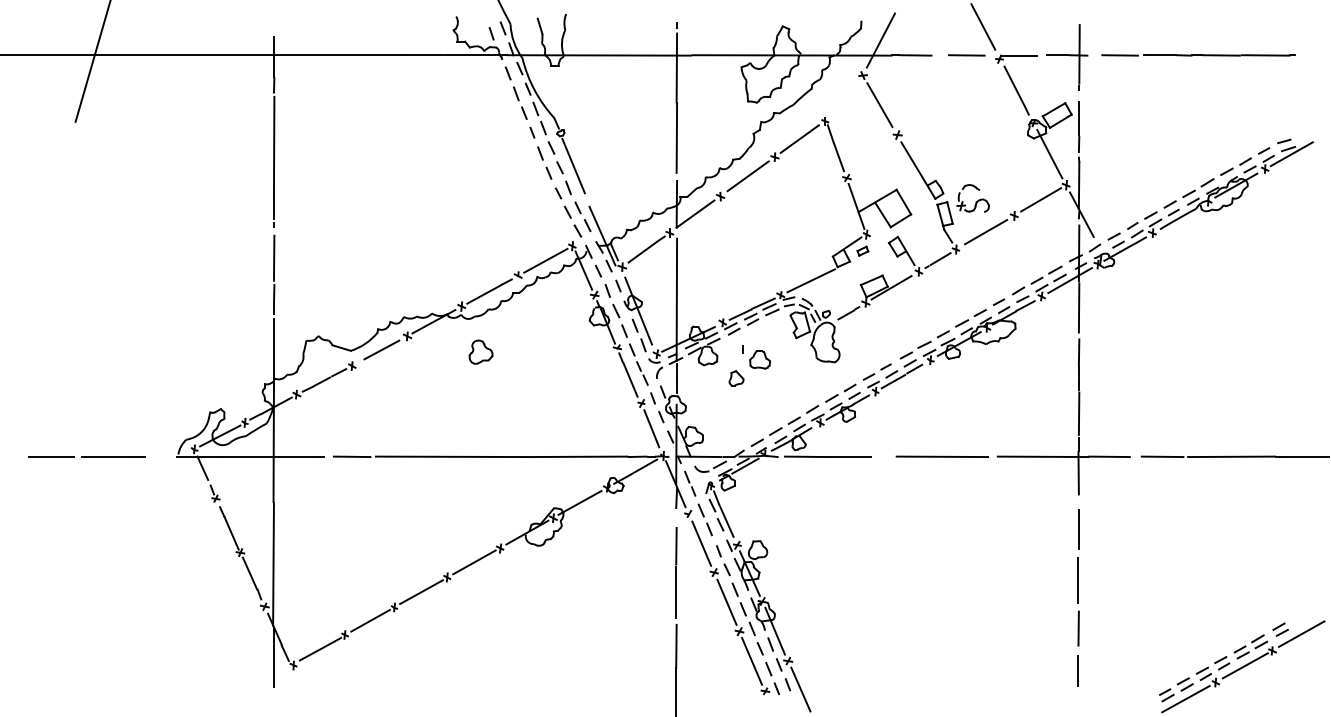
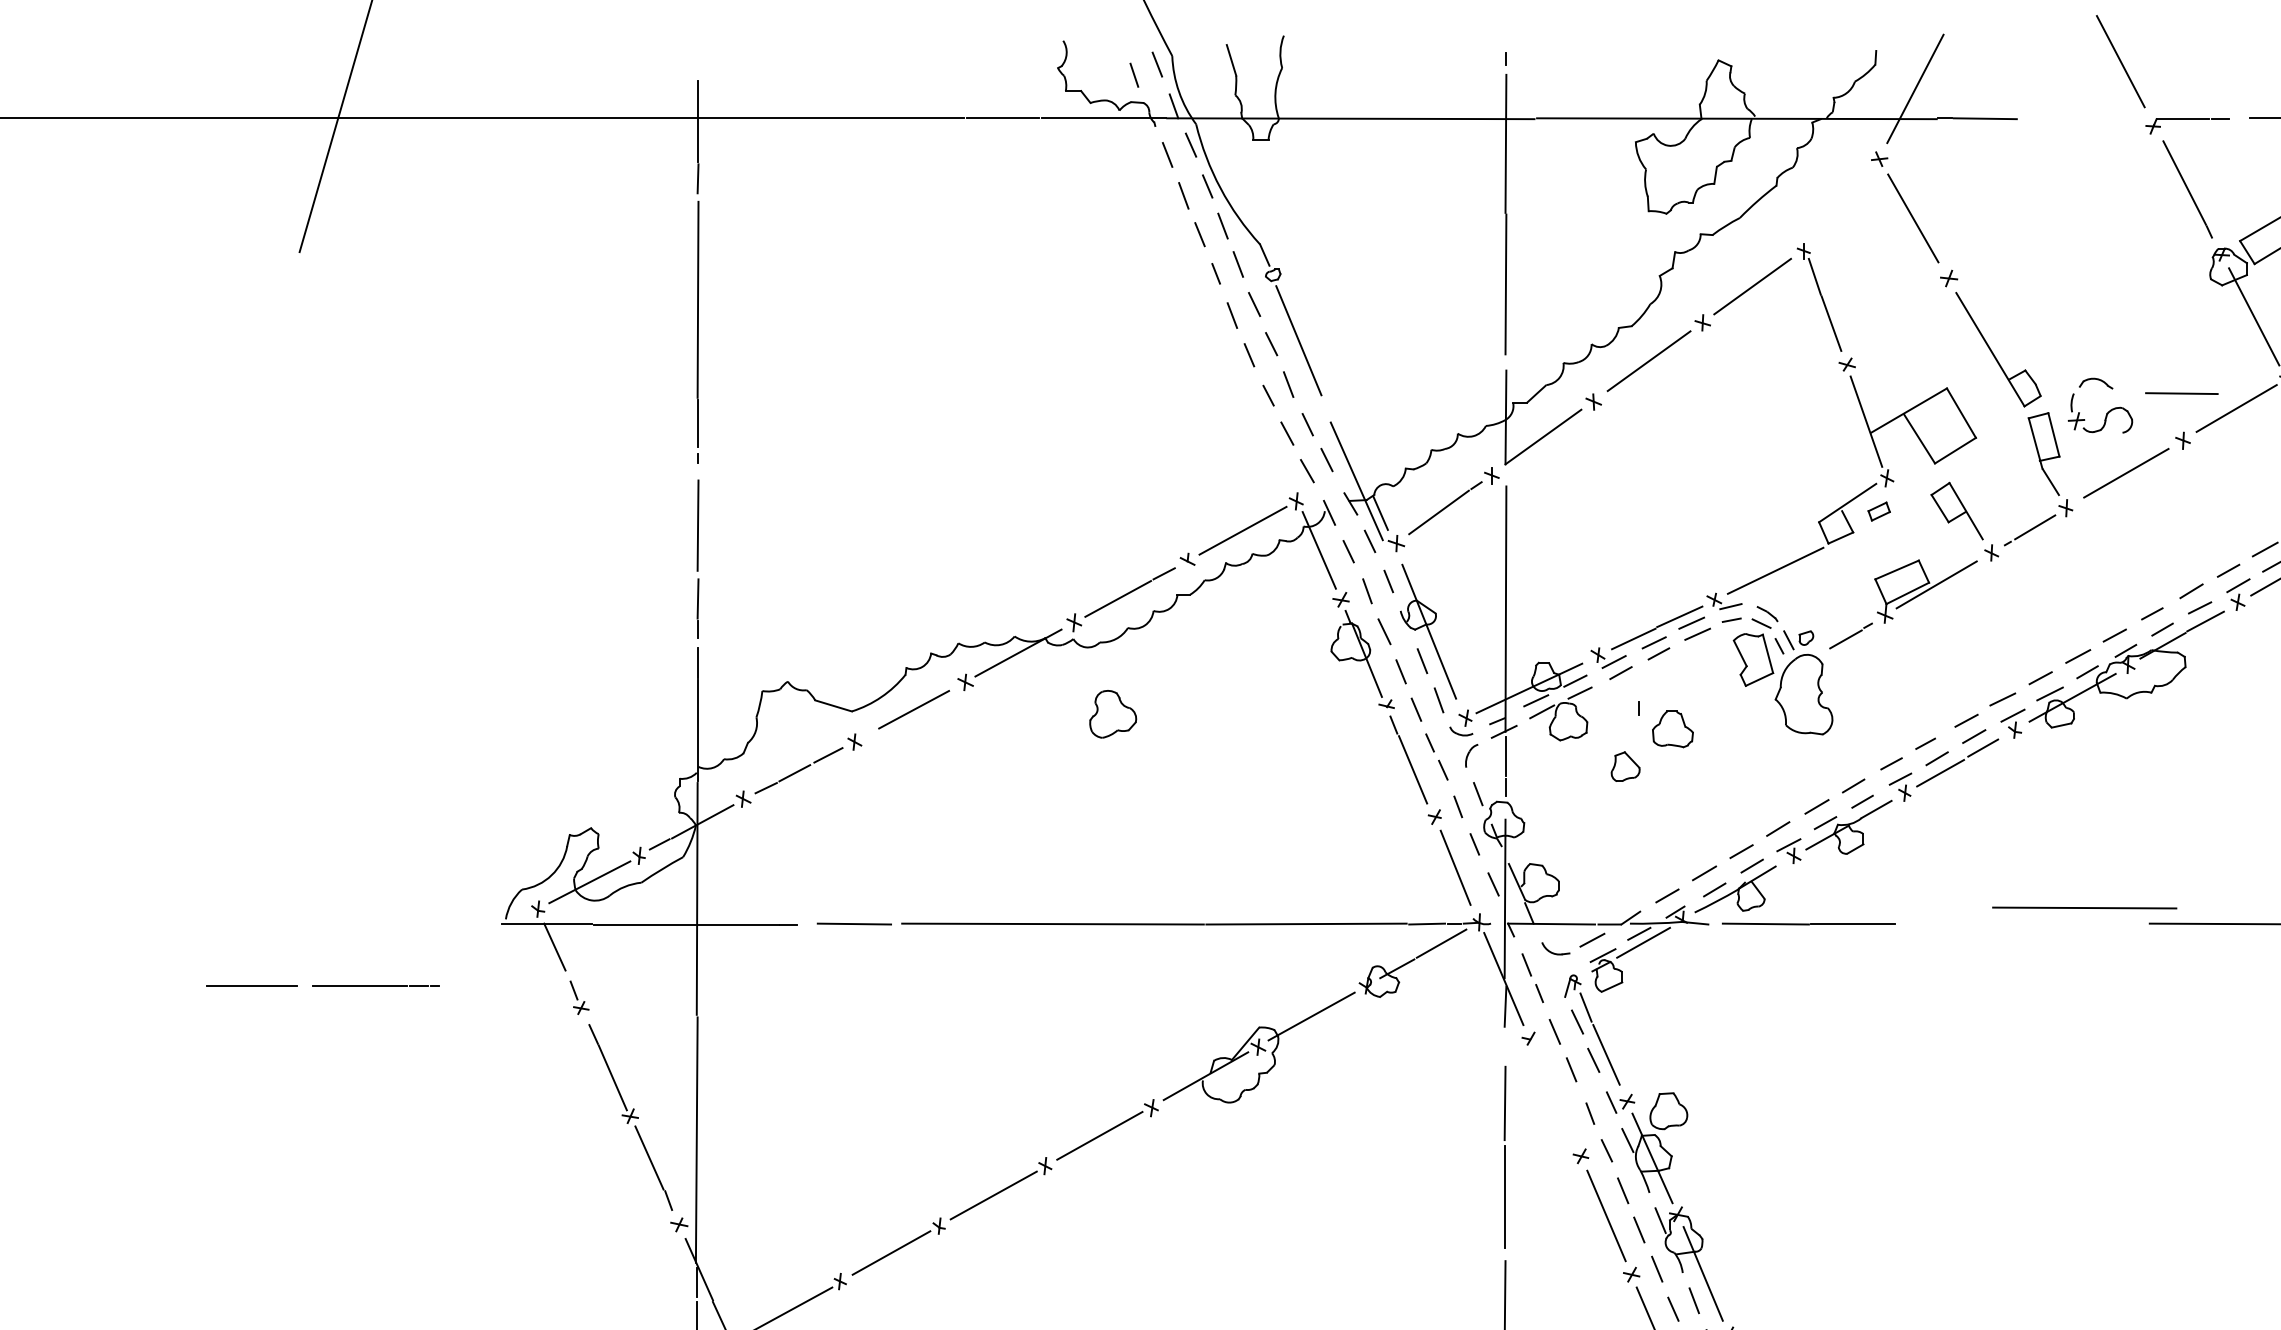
line: (966, 55) -> (2181, 393), moved
line: (86, 456) -> (321, 985), moved
line: (941, 456) -> (2083, 907), moved
line: (701, 543) -> (1555, 1097), removed

